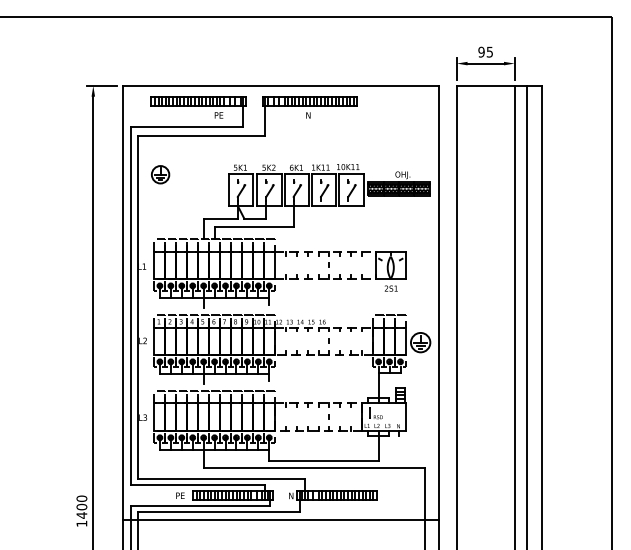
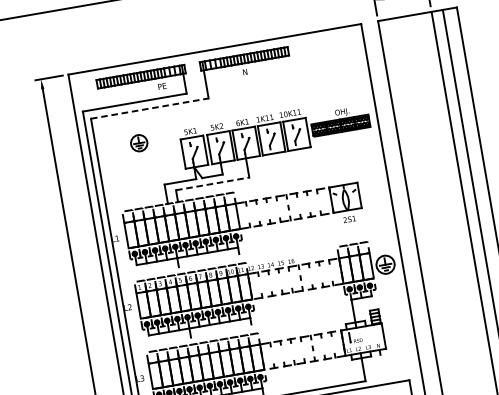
line: (202, 136) -> (150, 108), solid -> dashed
part: (160, 174) -> (139, 143), moved
line: (254, 226) -> (212, 183), solid -> dashed

